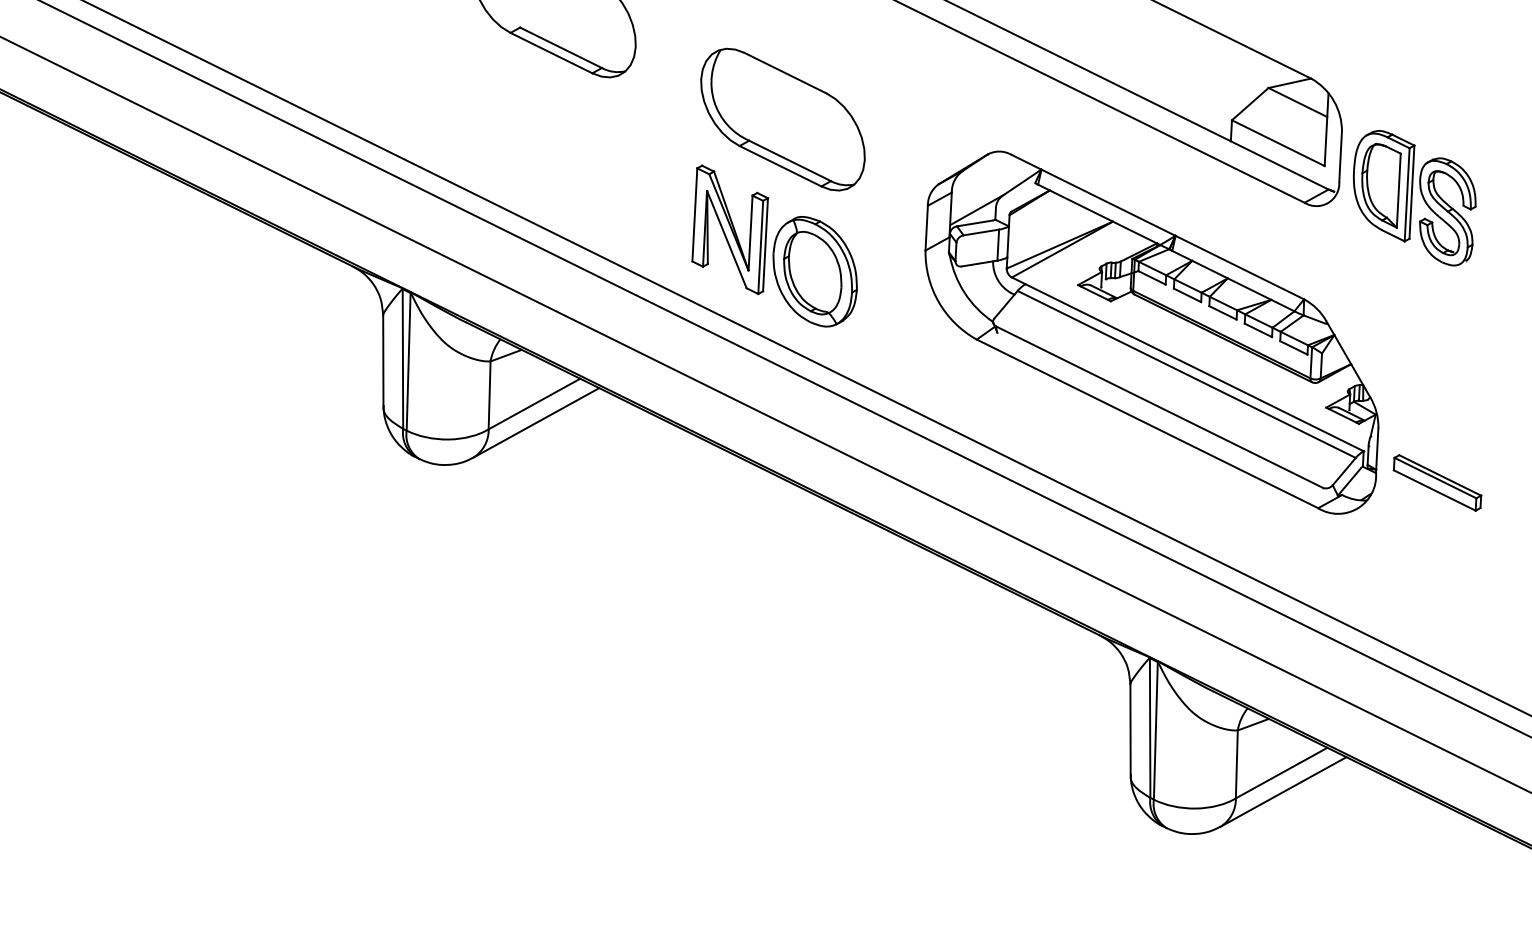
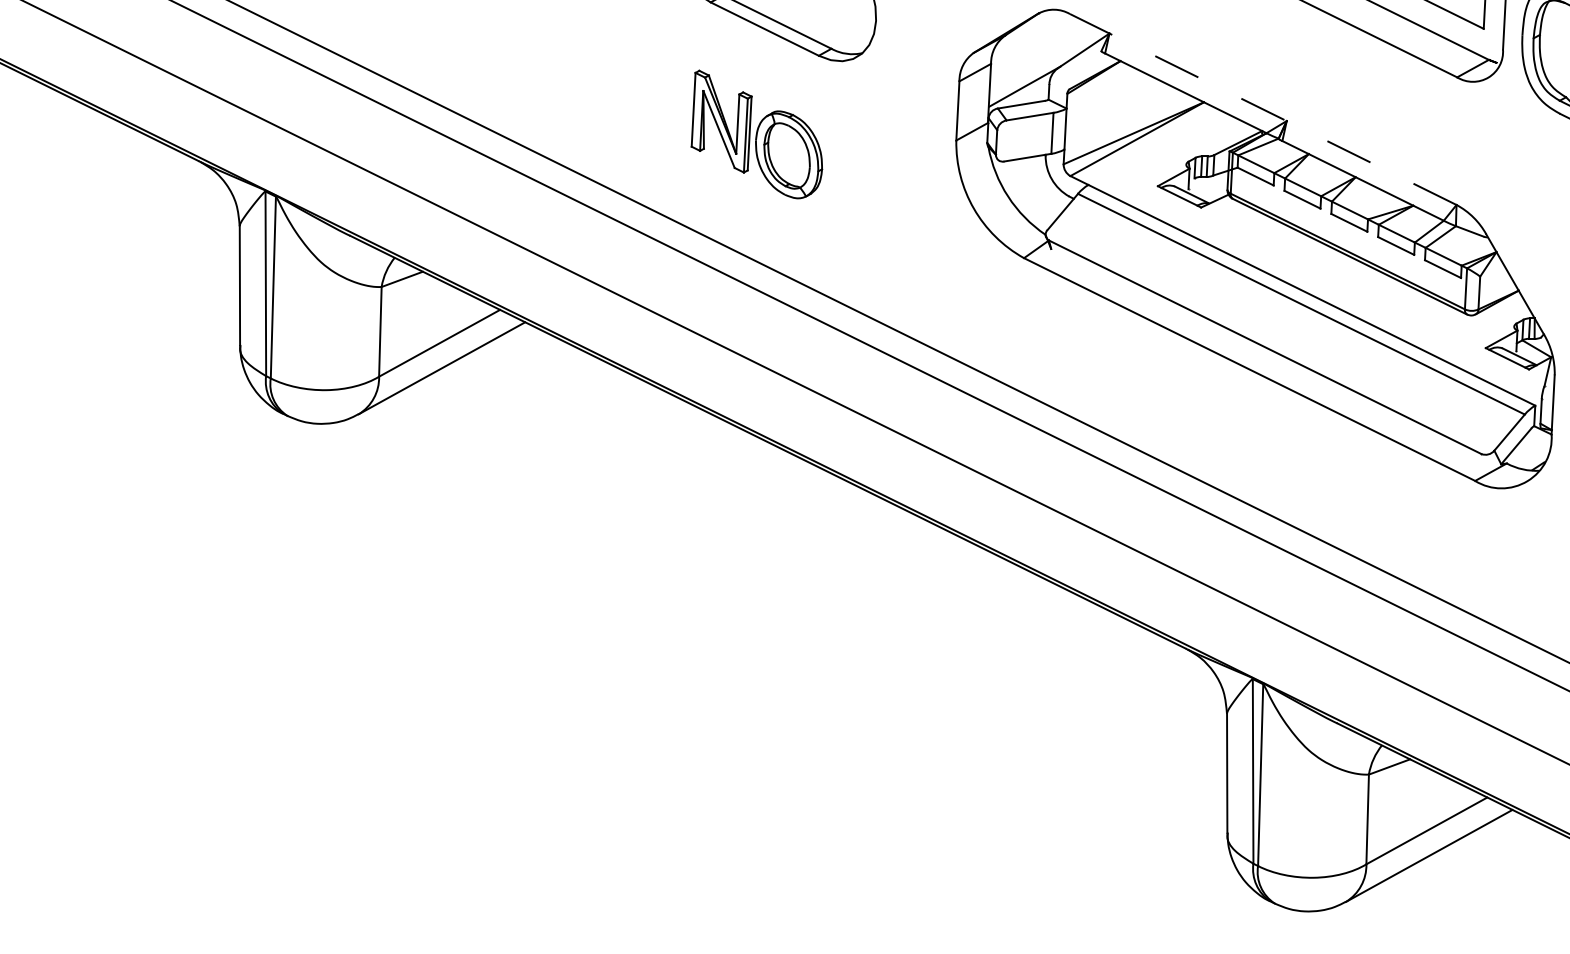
line: (1157, 226) -> (1262, 108), solid -> dashed
part: (774, 245) -> (756, 133), size x0.6

